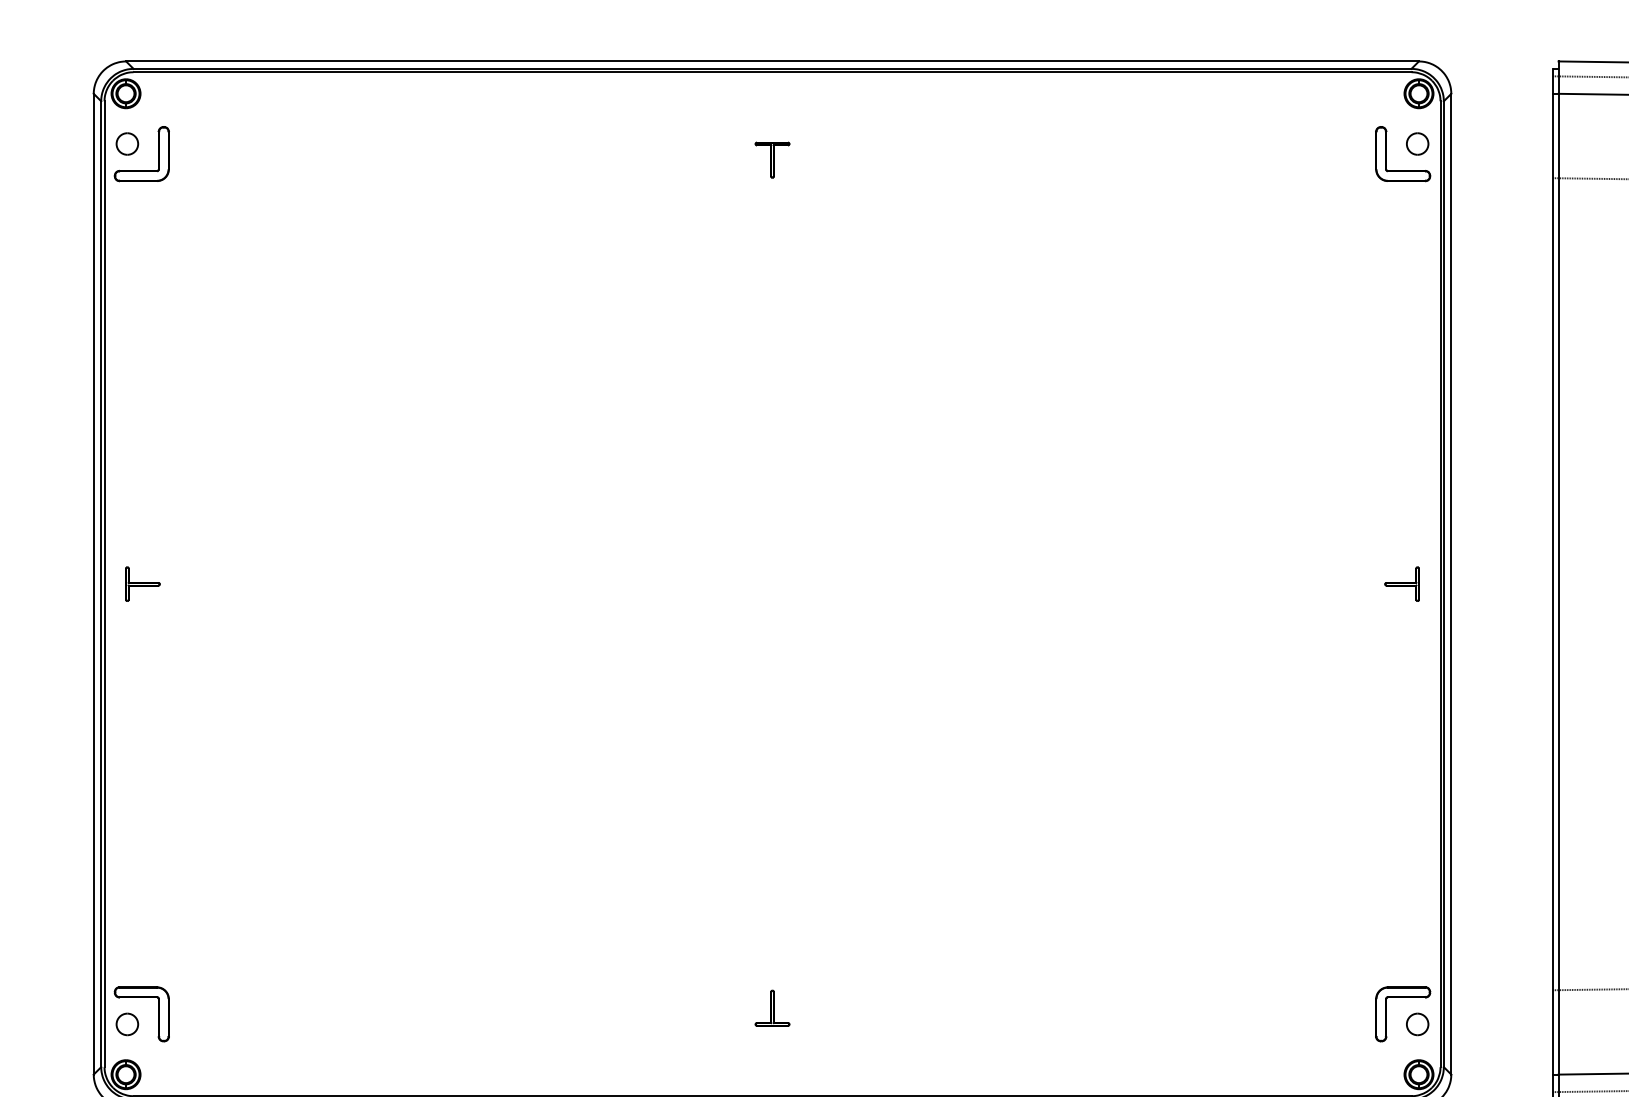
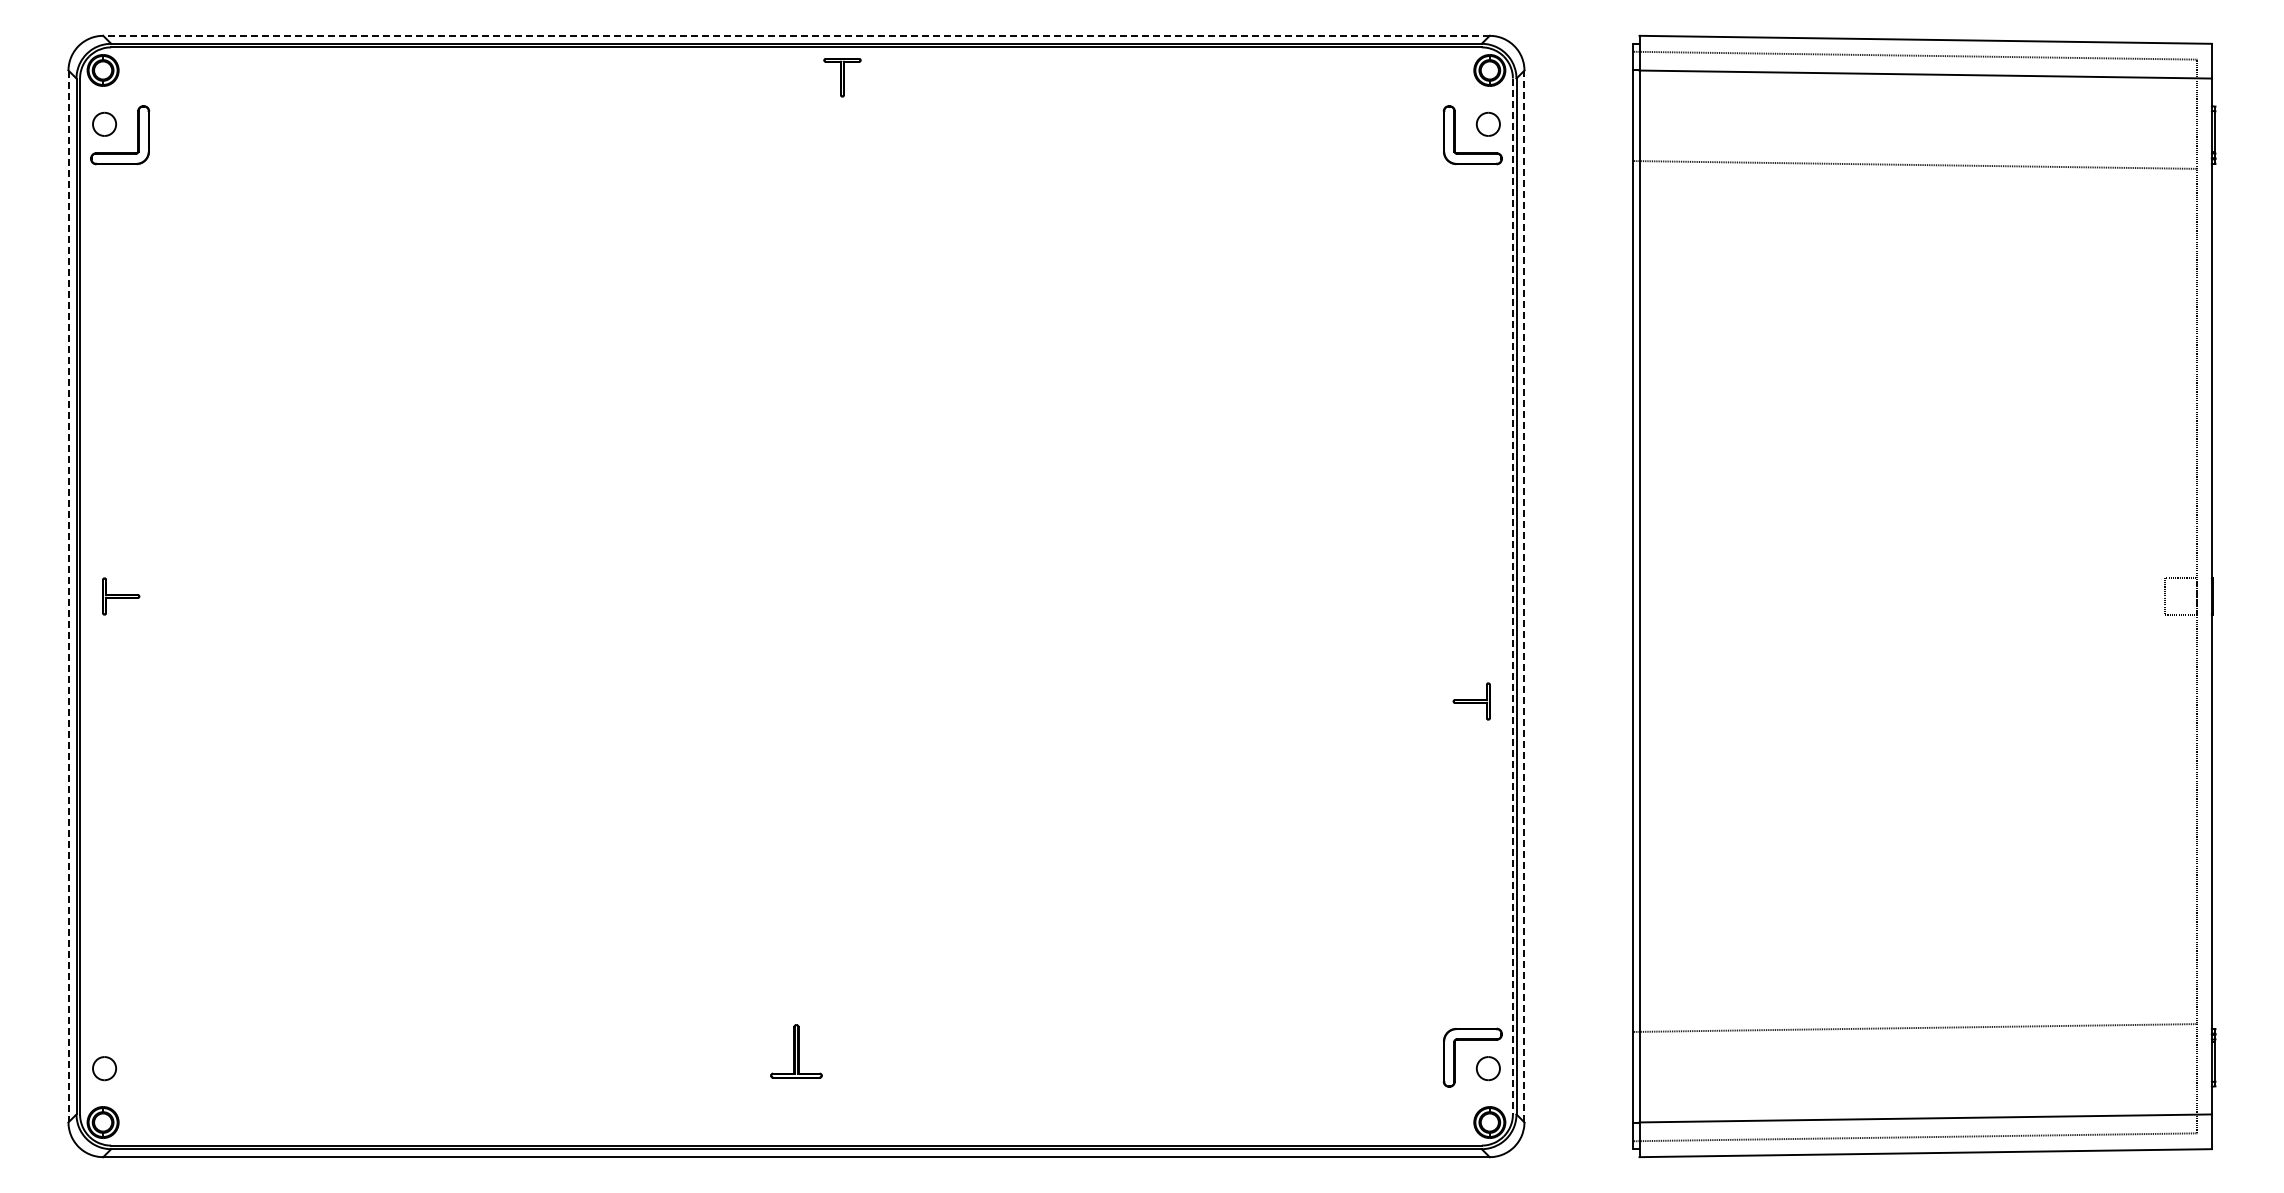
line: (772, 61) -> (796, 35), solid -> dashed
part: (772, 159) -> (842, 77), moved
line: (93, 584) -> (68, 596), solid -> dashed
part: (1401, 584) -> (1471, 701), moved
line: (1440, 584) -> (1512, 596), solid -> dashed
line: (1451, 584) -> (1524, 596), solid -> dashed
part: (142, 998) -> (120, 1040), removed
part: (772, 1007) -> (796, 1050), size x1.4

